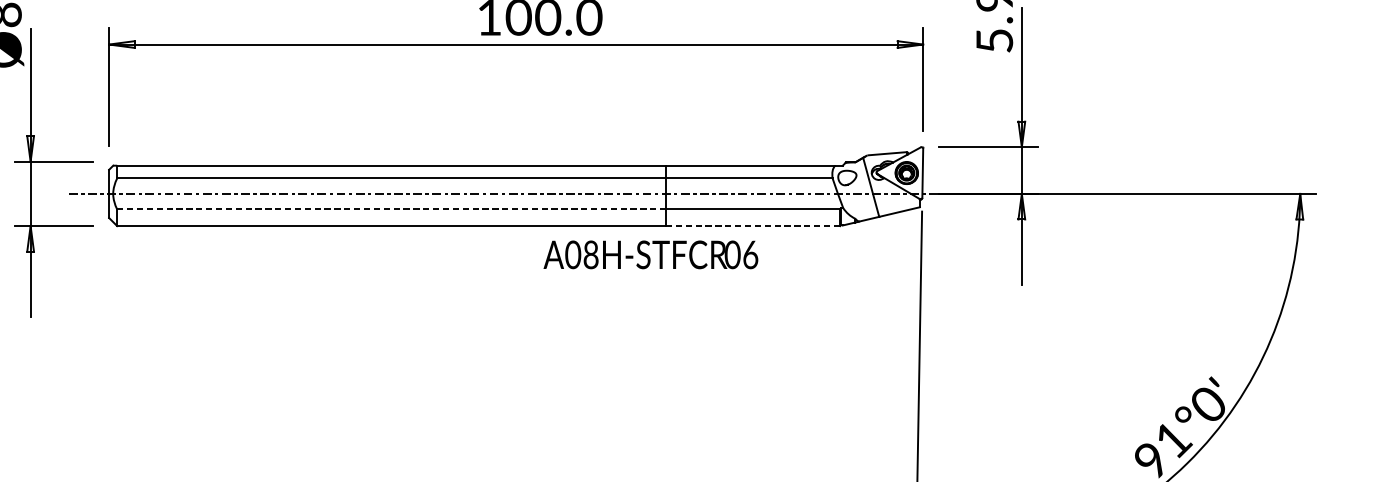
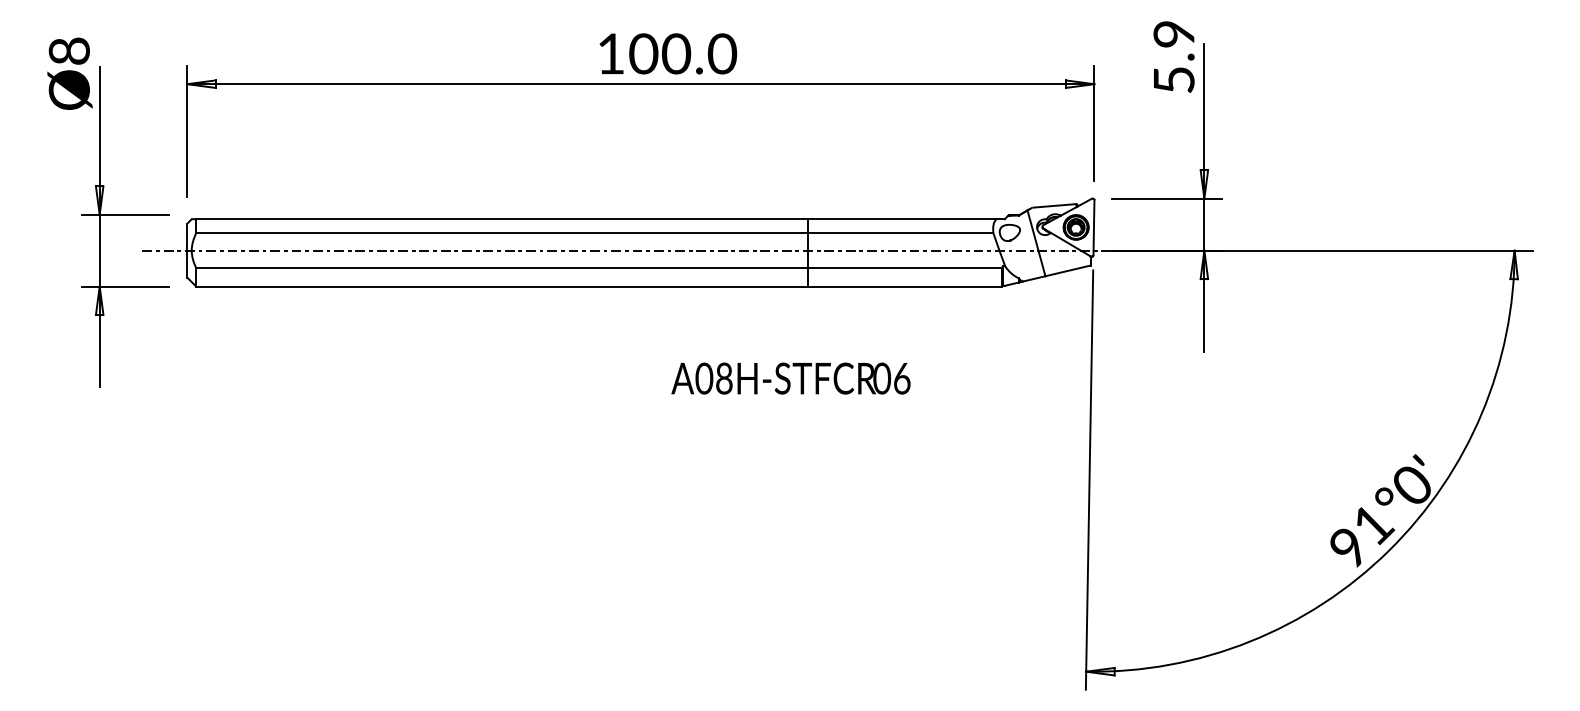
line: (391, 209) -> (501, 267), dashed -> solid
line: (753, 226) -> (905, 286), dashed -> solid
text: (650, 254) -> (790, 378), moved

